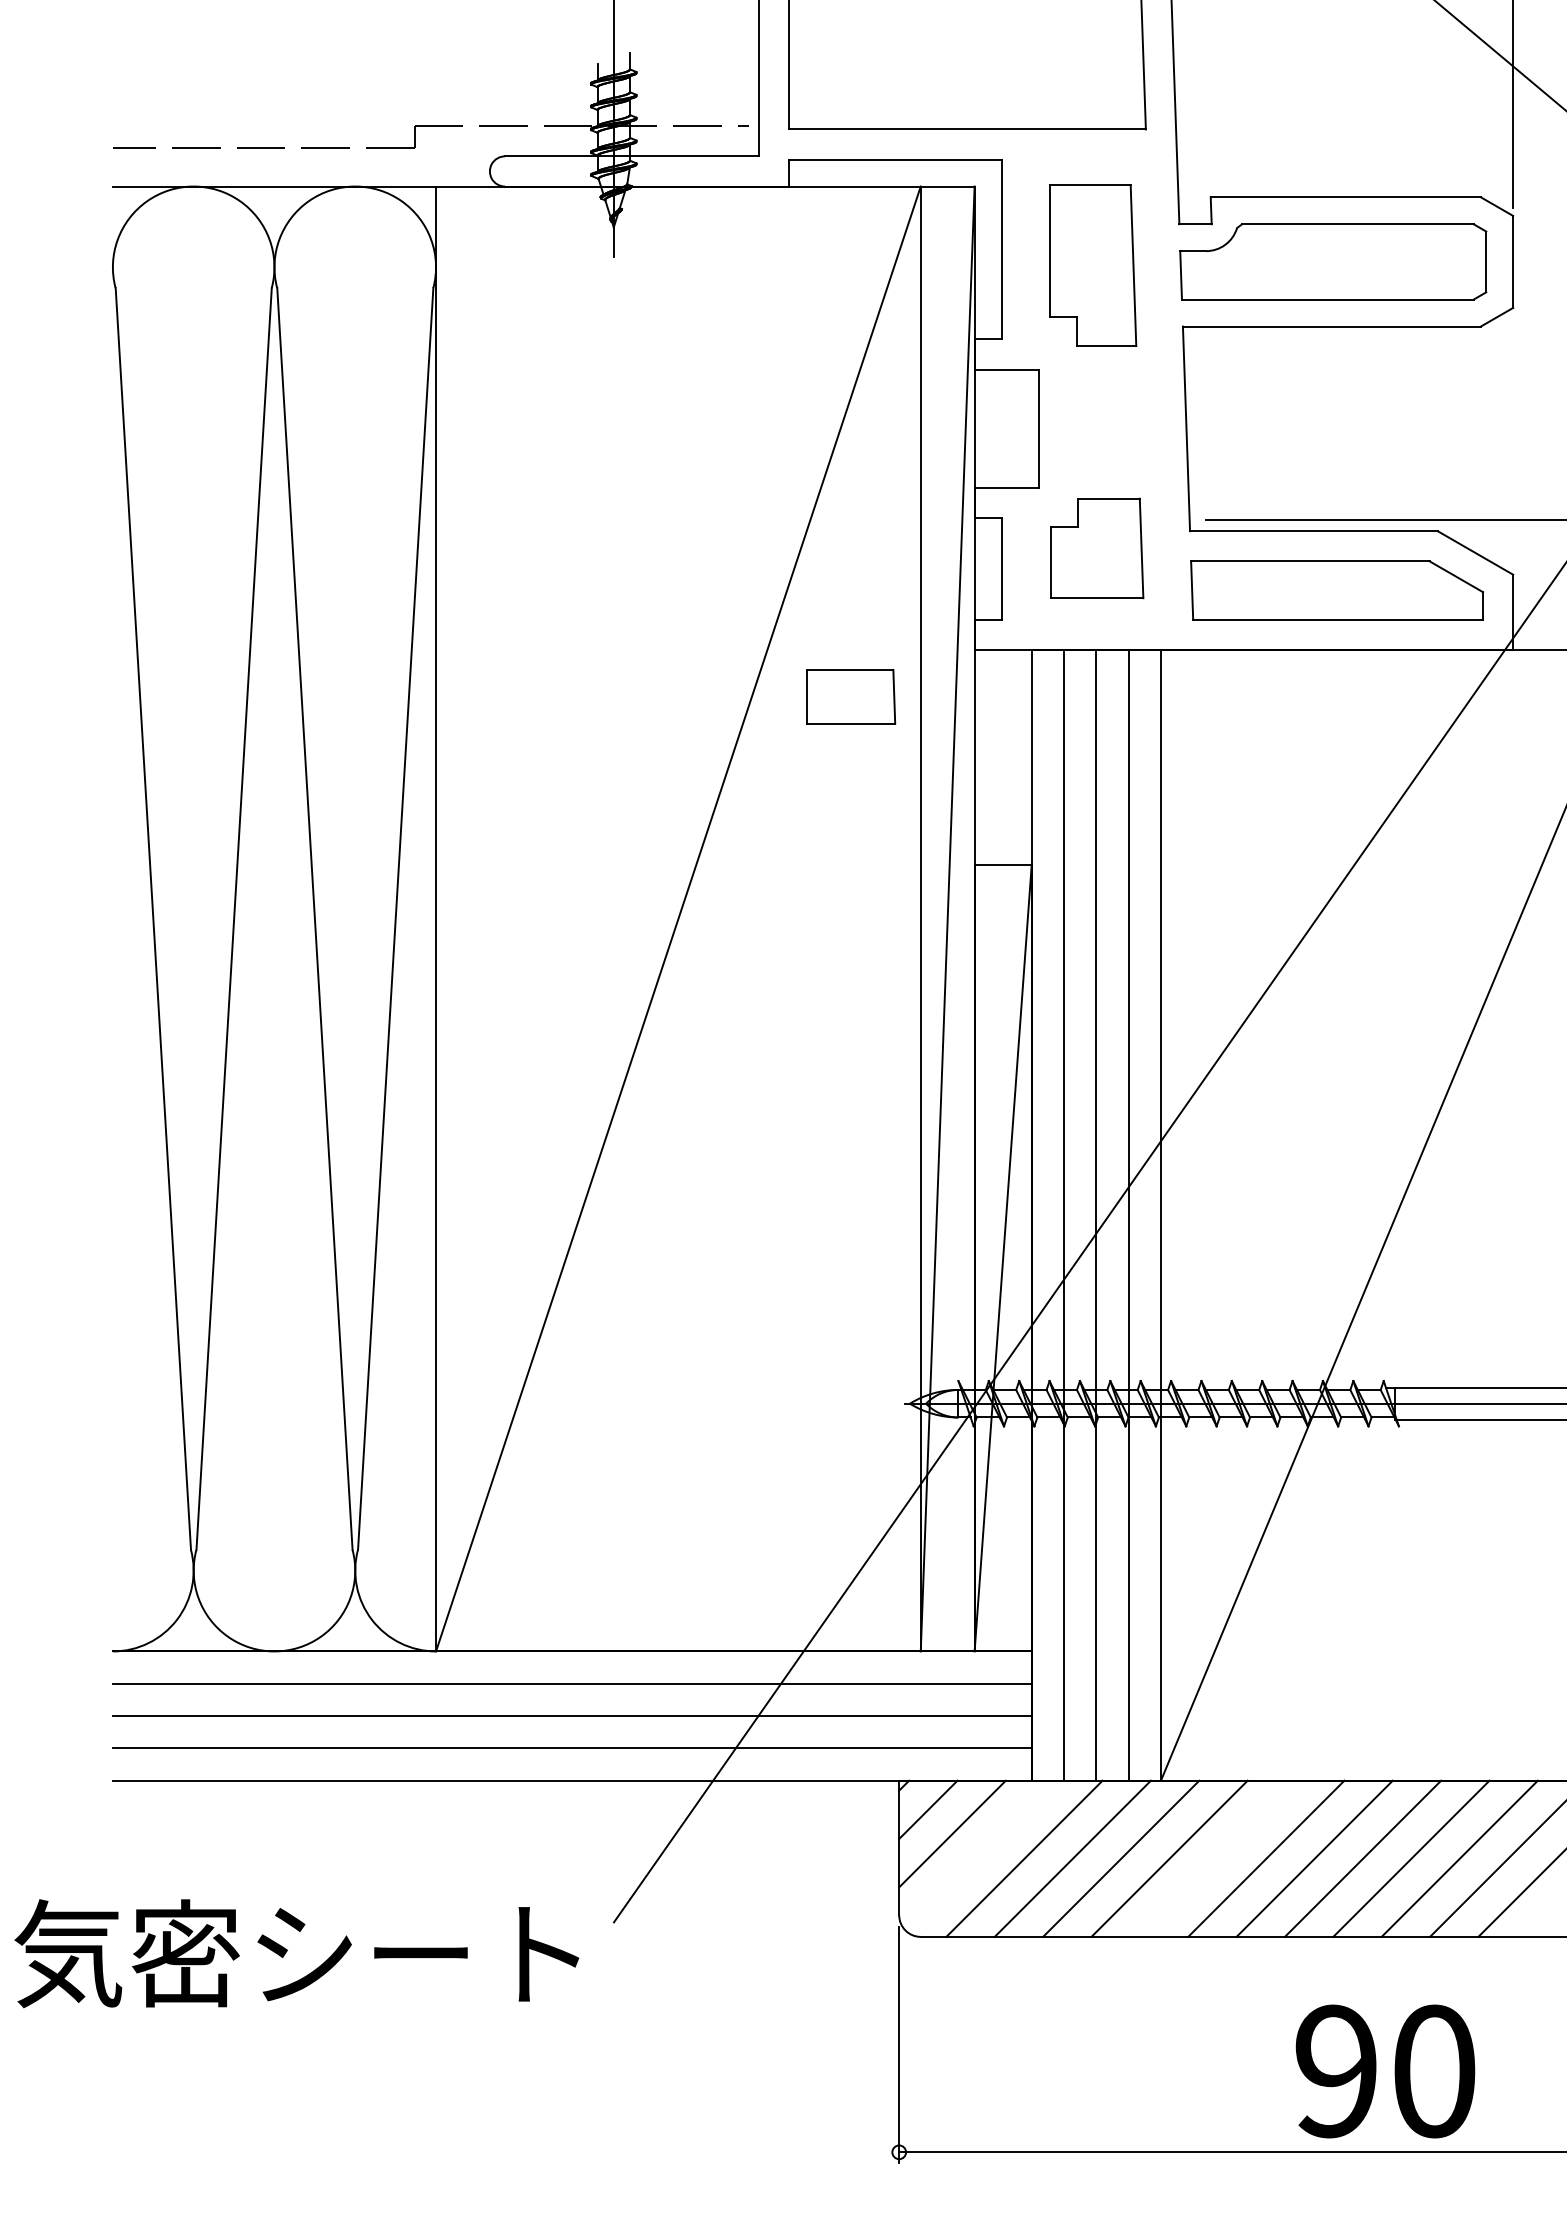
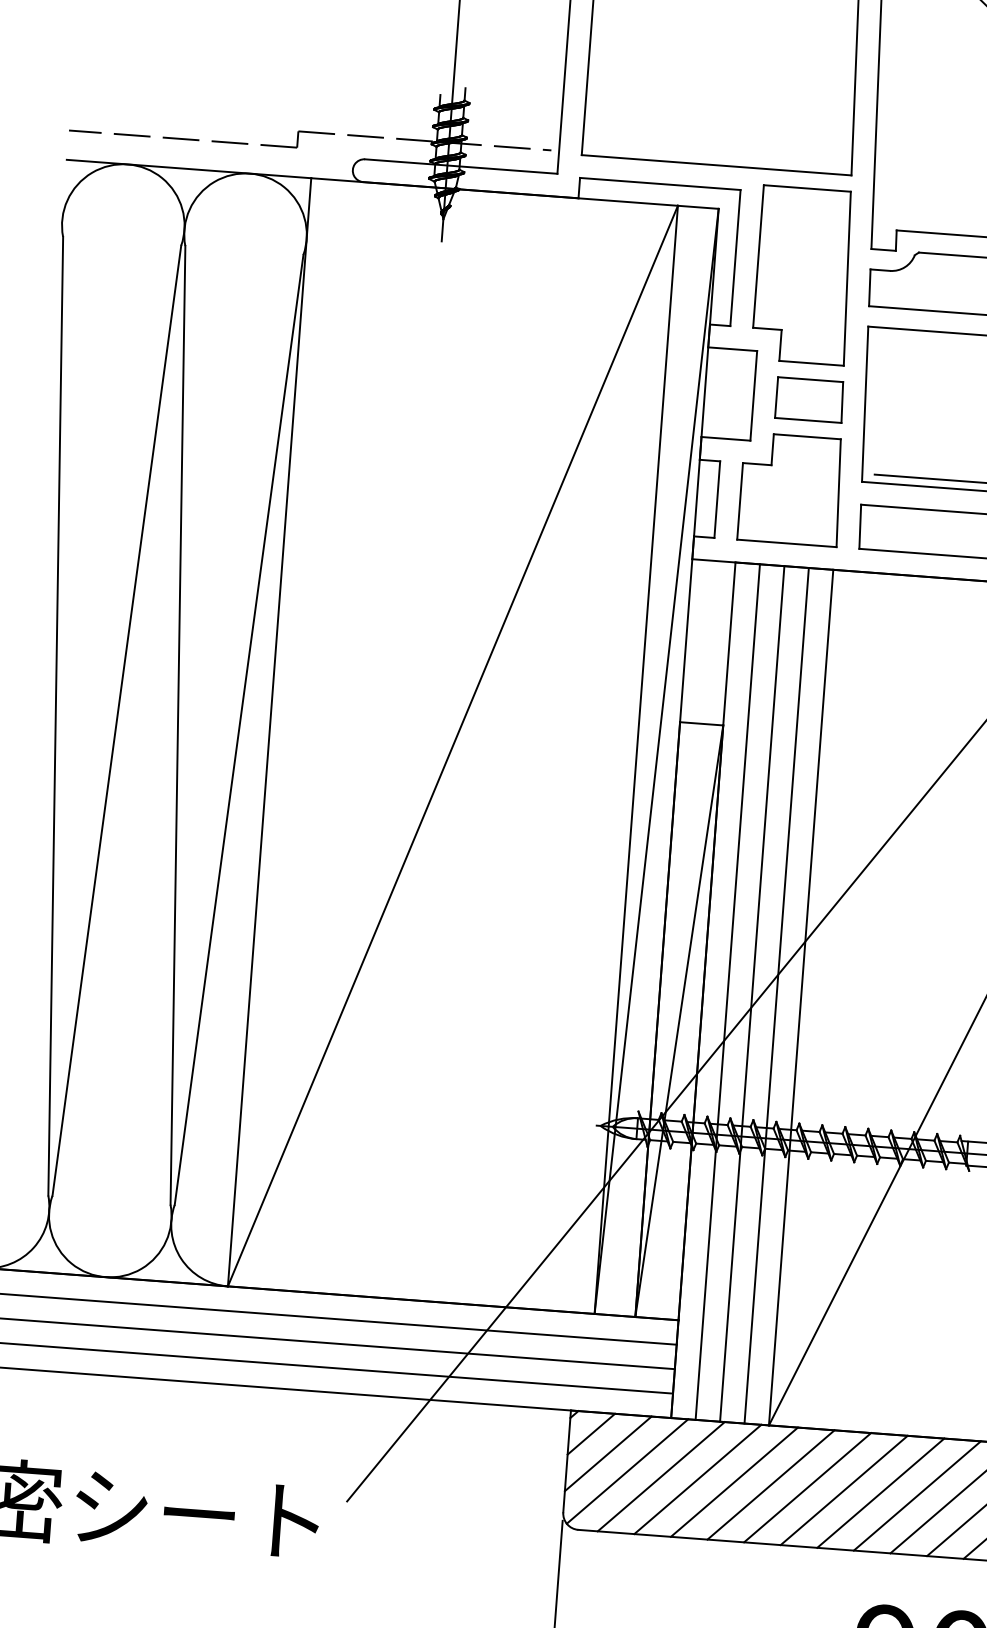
part: (1093, 265) -> (804, 275), size x1.43
part: (1097, 548) -> (791, 489), size x1.43
part: (851, 696) -> (809, 399), moved
line: (979, 1855) -> (627, 1471), added
line: (1217, 1858) -> (807, 1487), added

